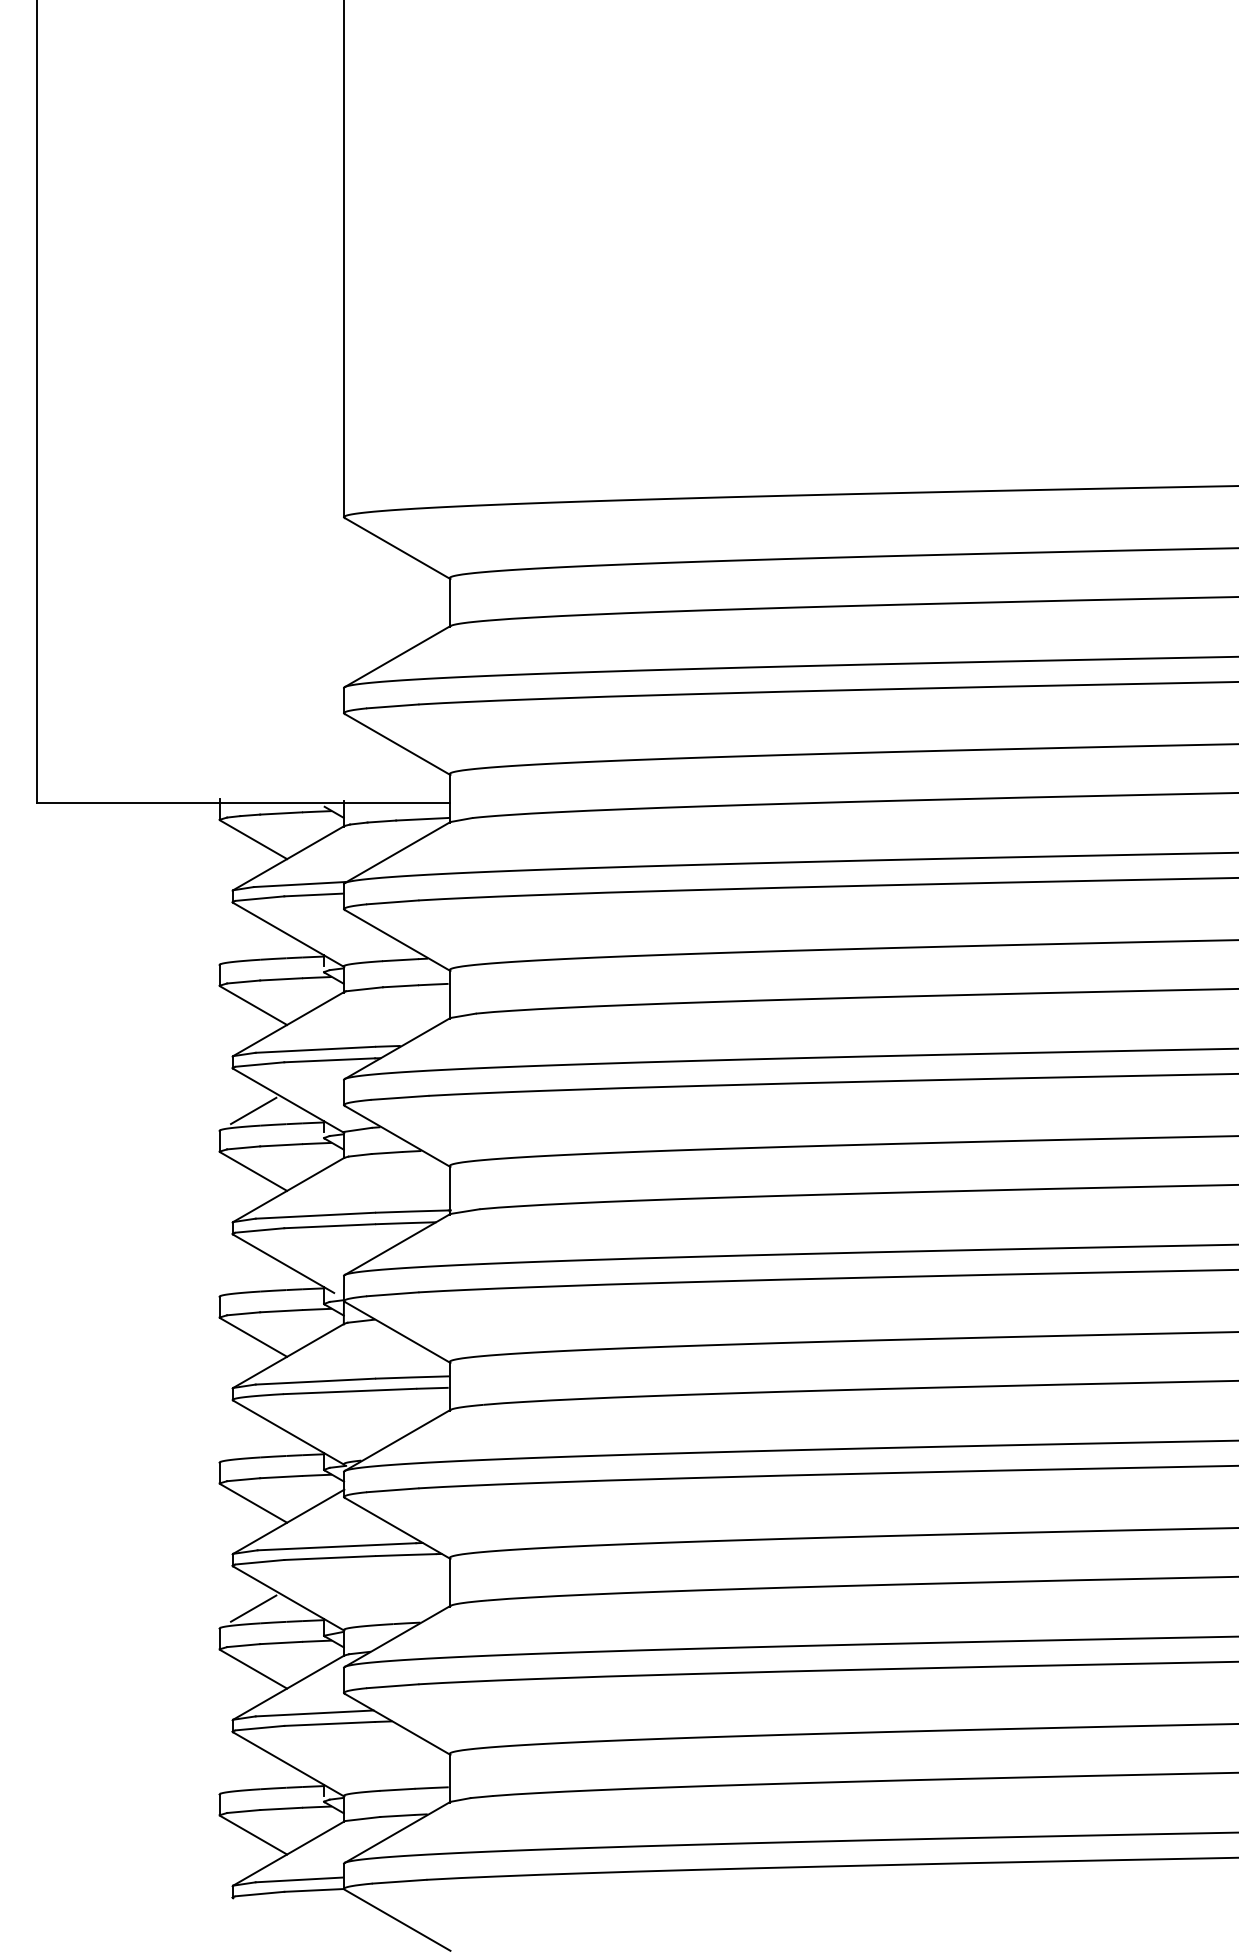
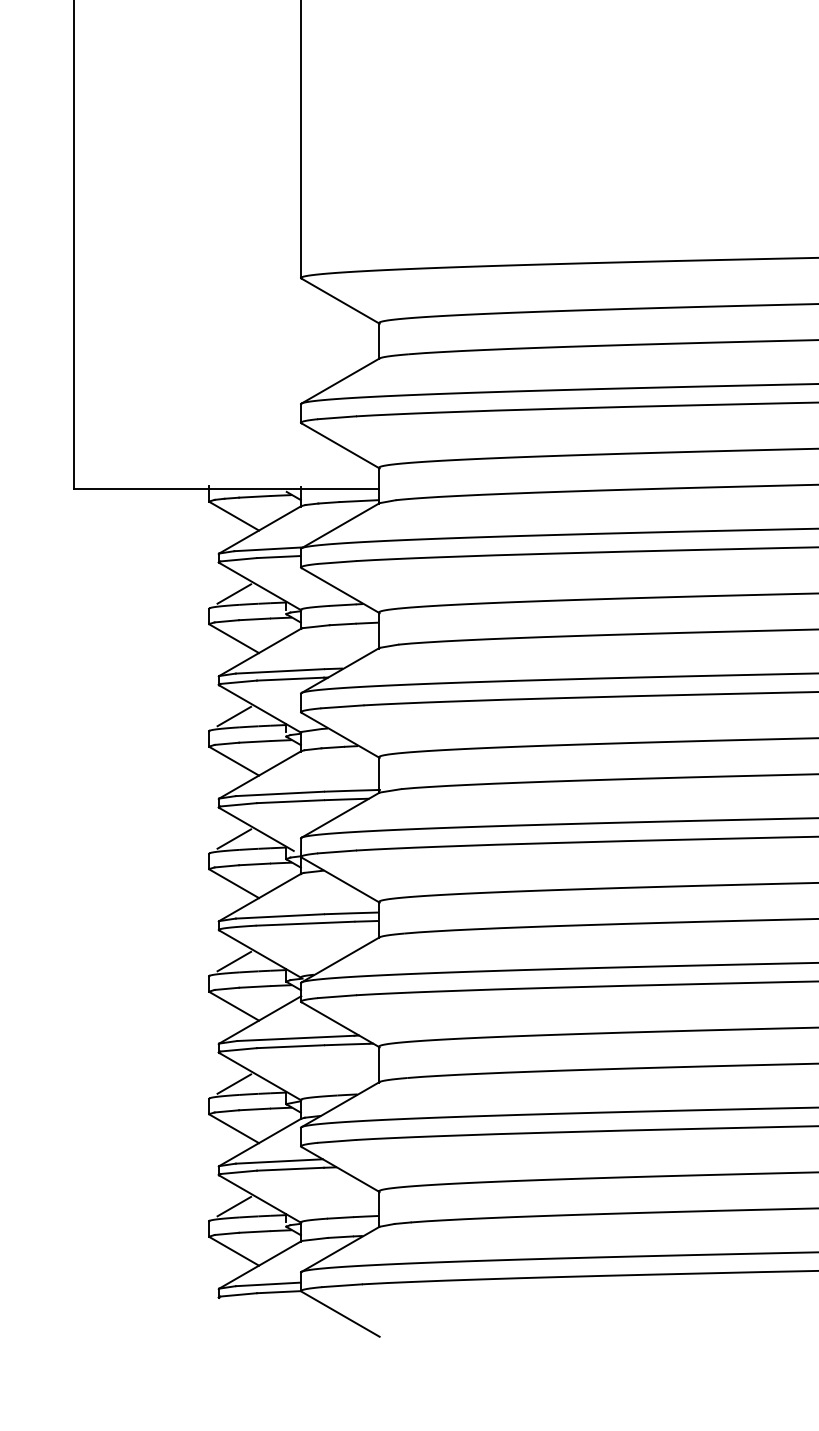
line: (253, 944) -> (234, 593), added
line: (253, 1276) -> (234, 838), added
line: (253, 1442) -> (234, 961), added
line: (253, 1774) -> (234, 1206), added

